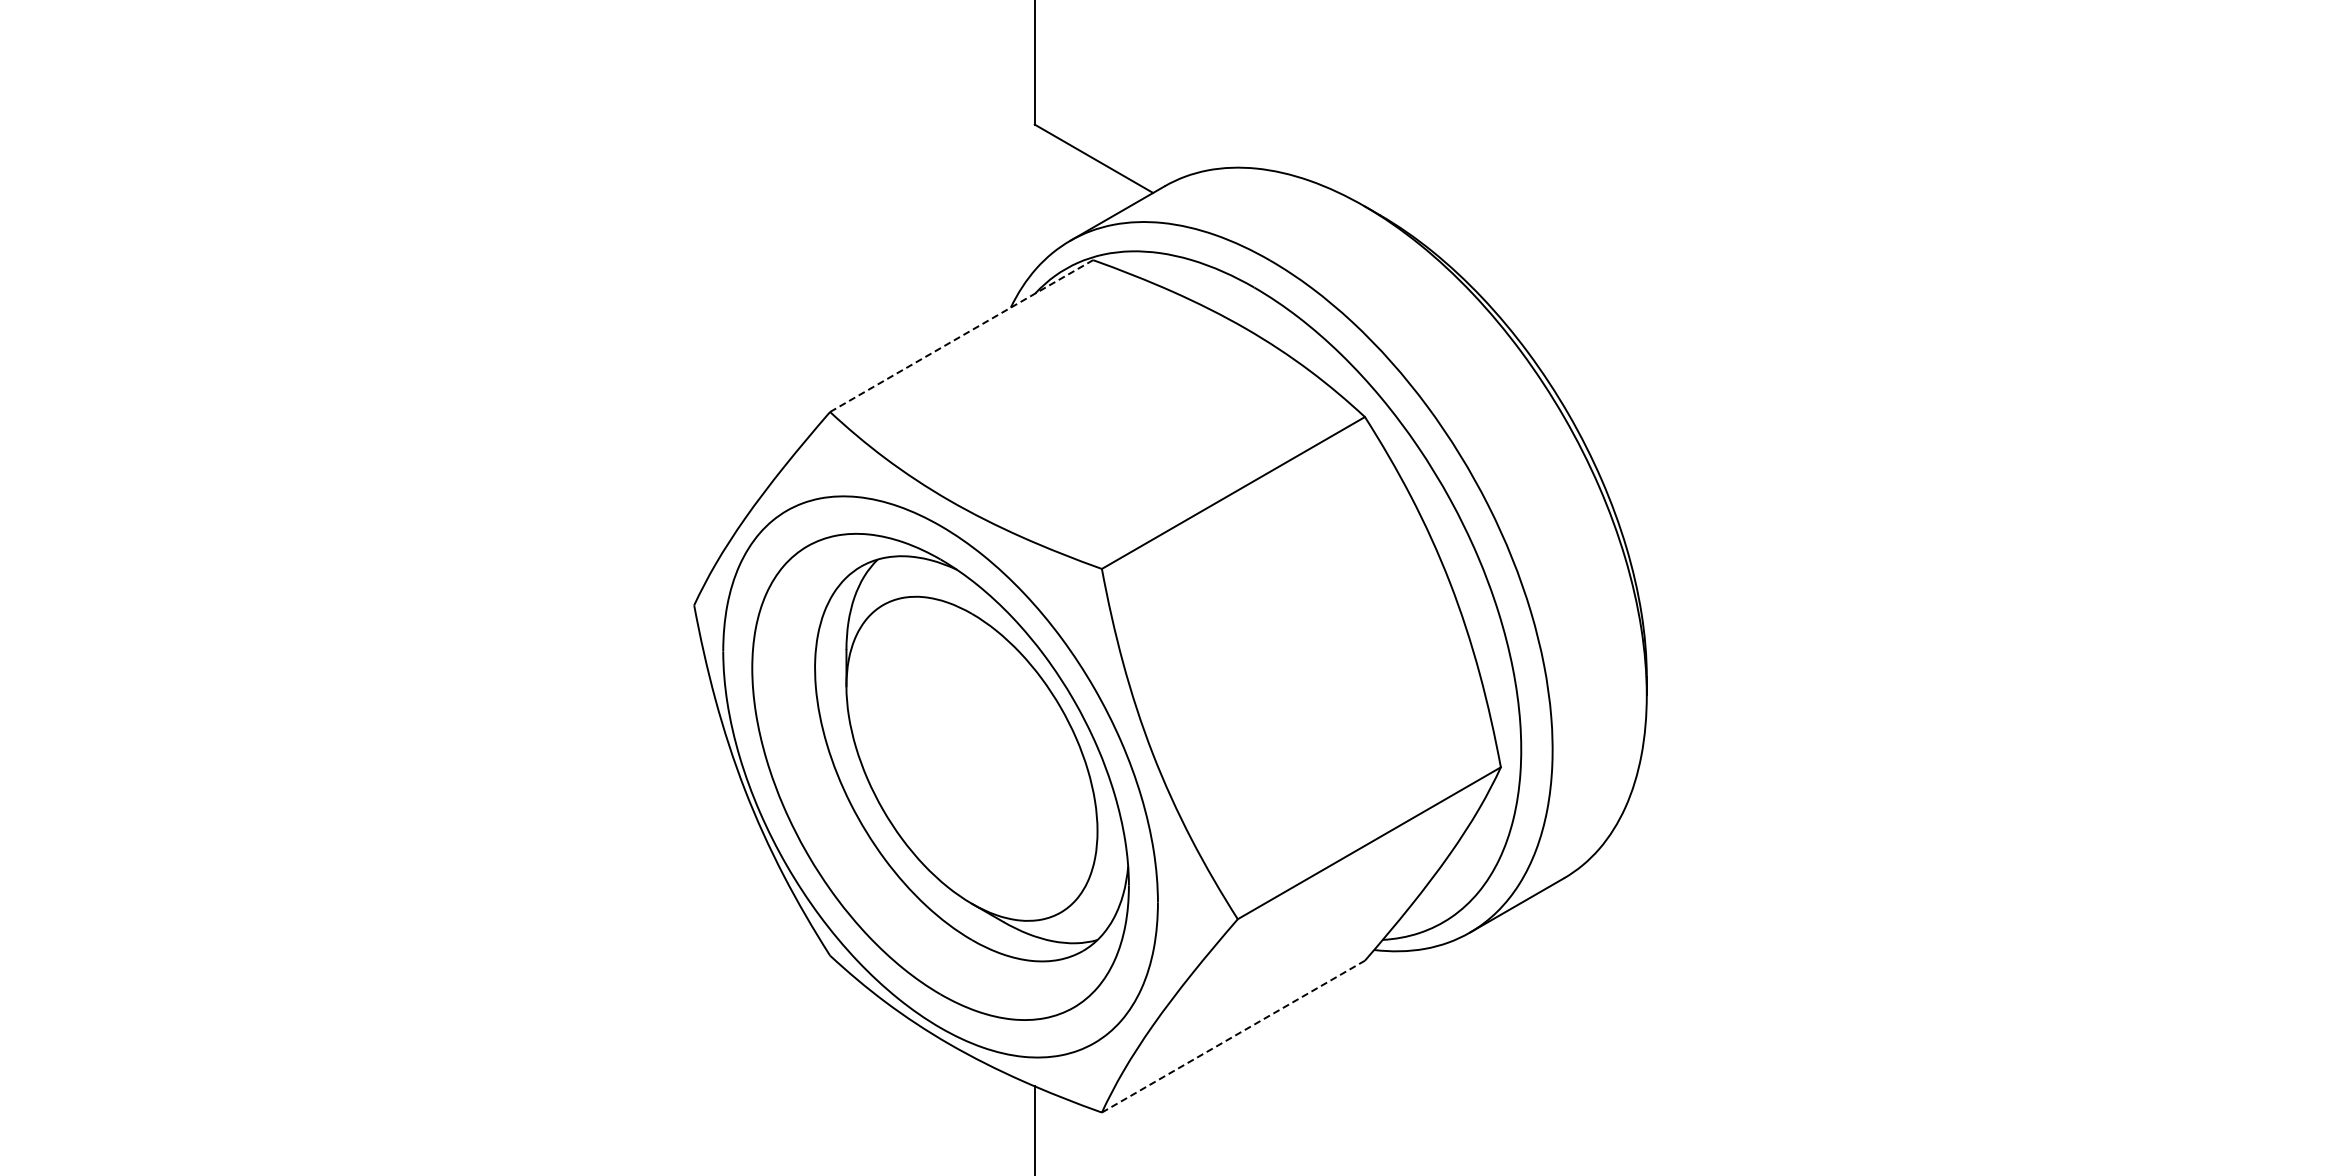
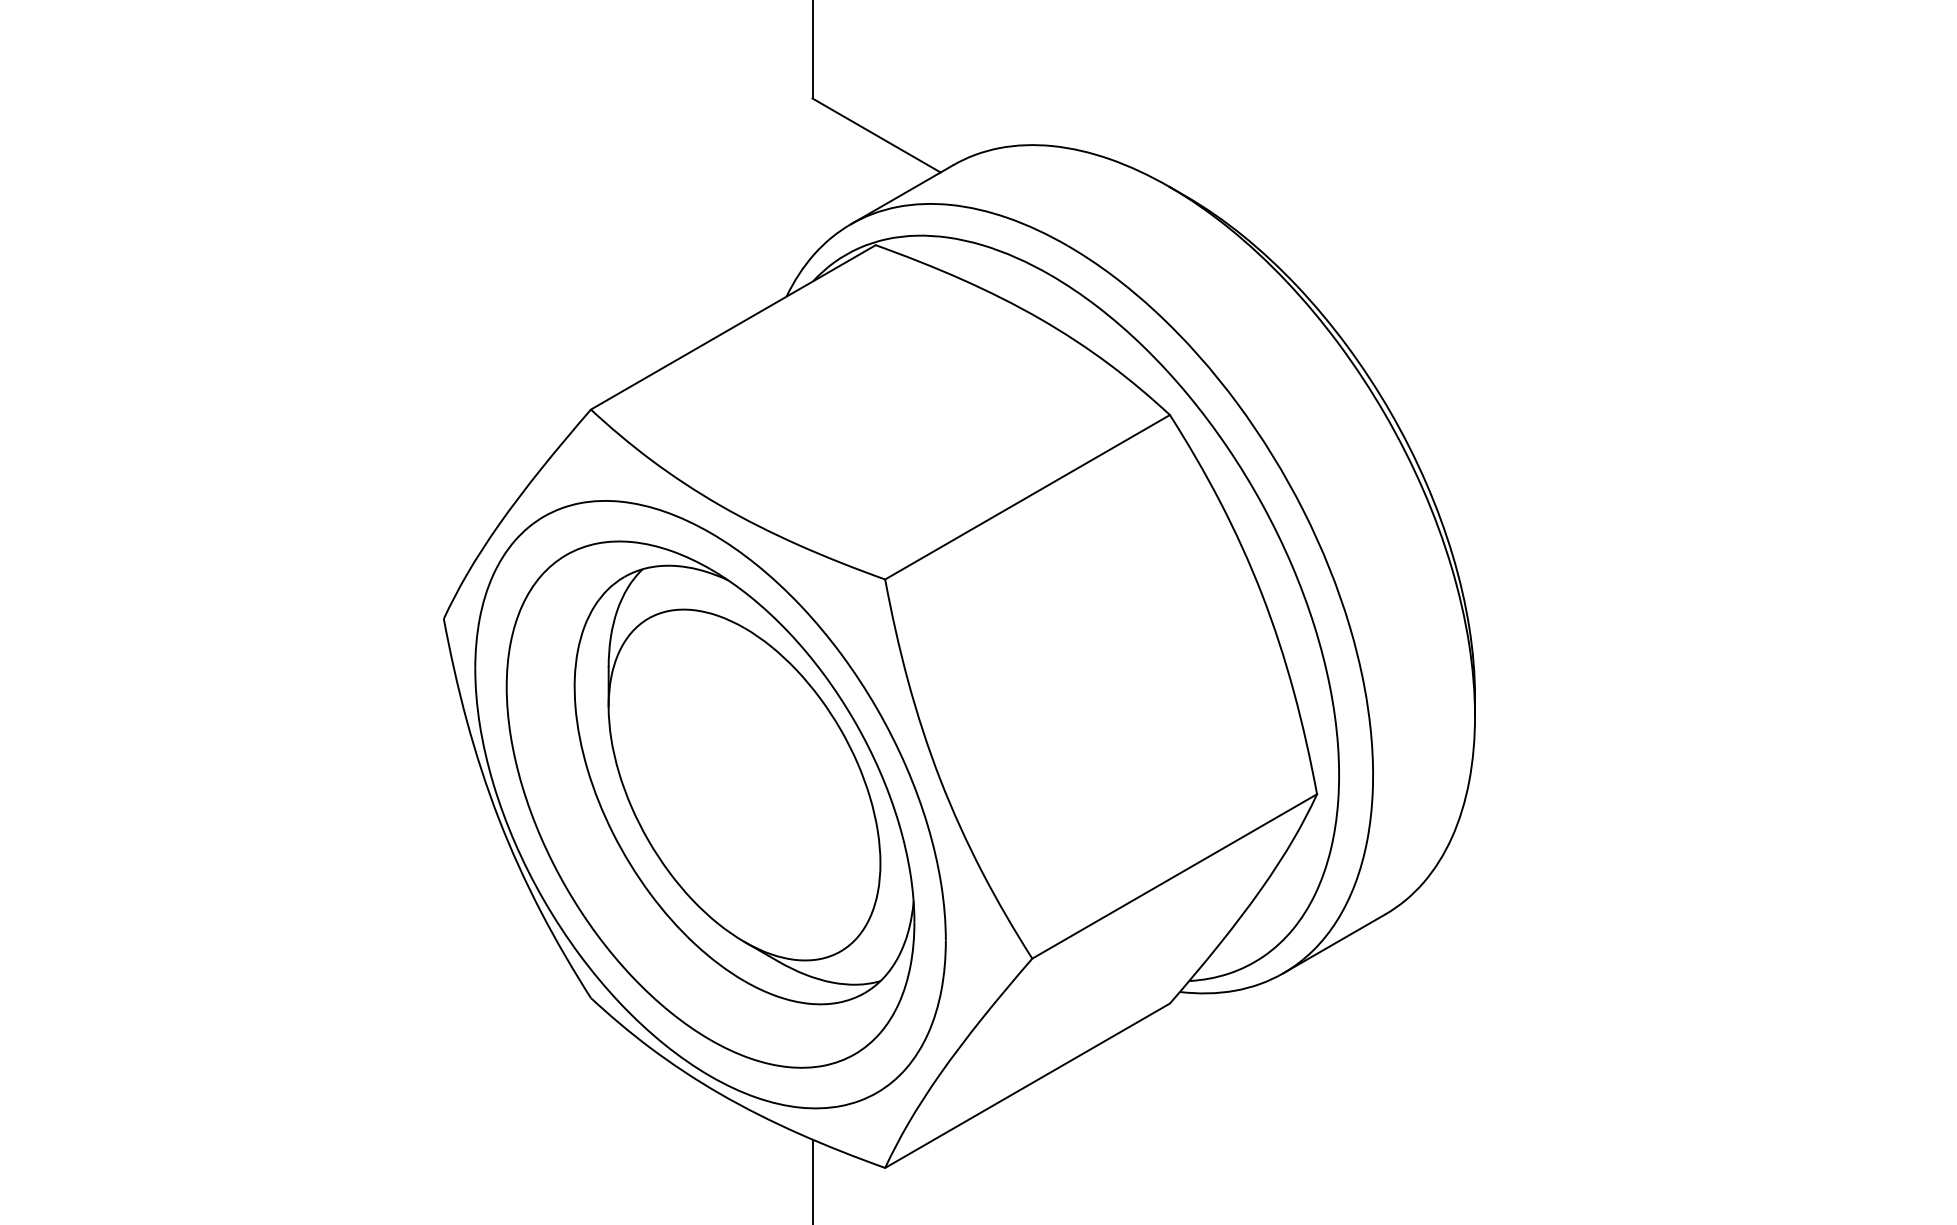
line: (961, 336) -> (733, 327), dashed -> solid
line: (1233, 1036) -> (1027, 1085), dashed -> solid

